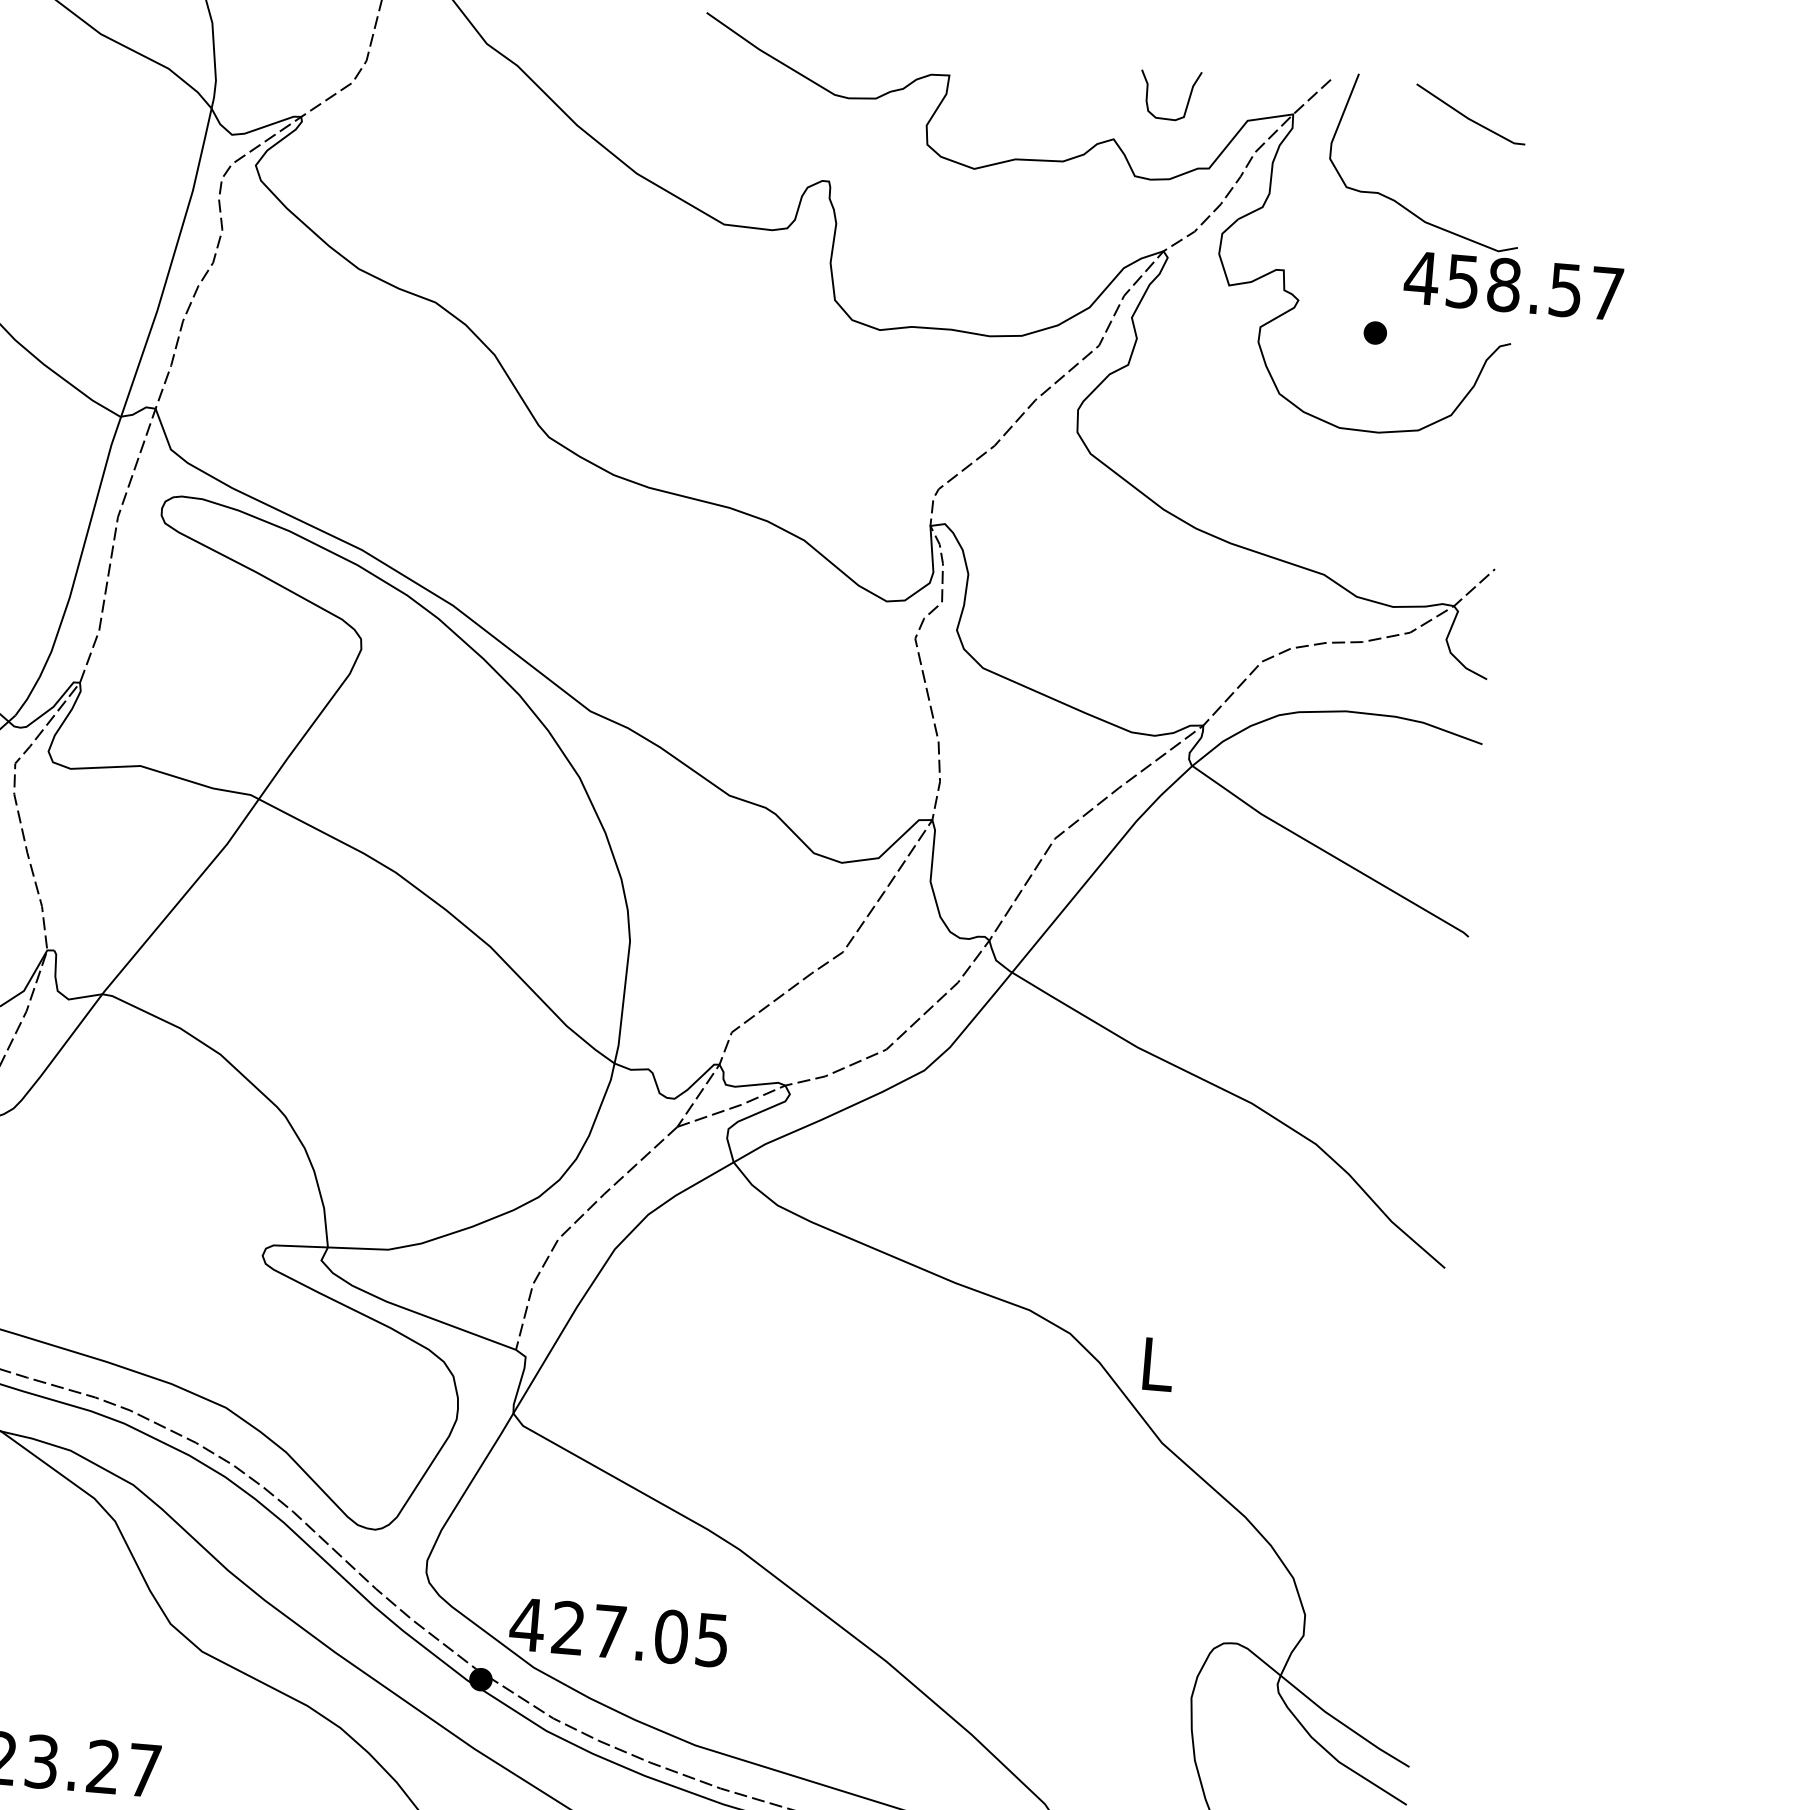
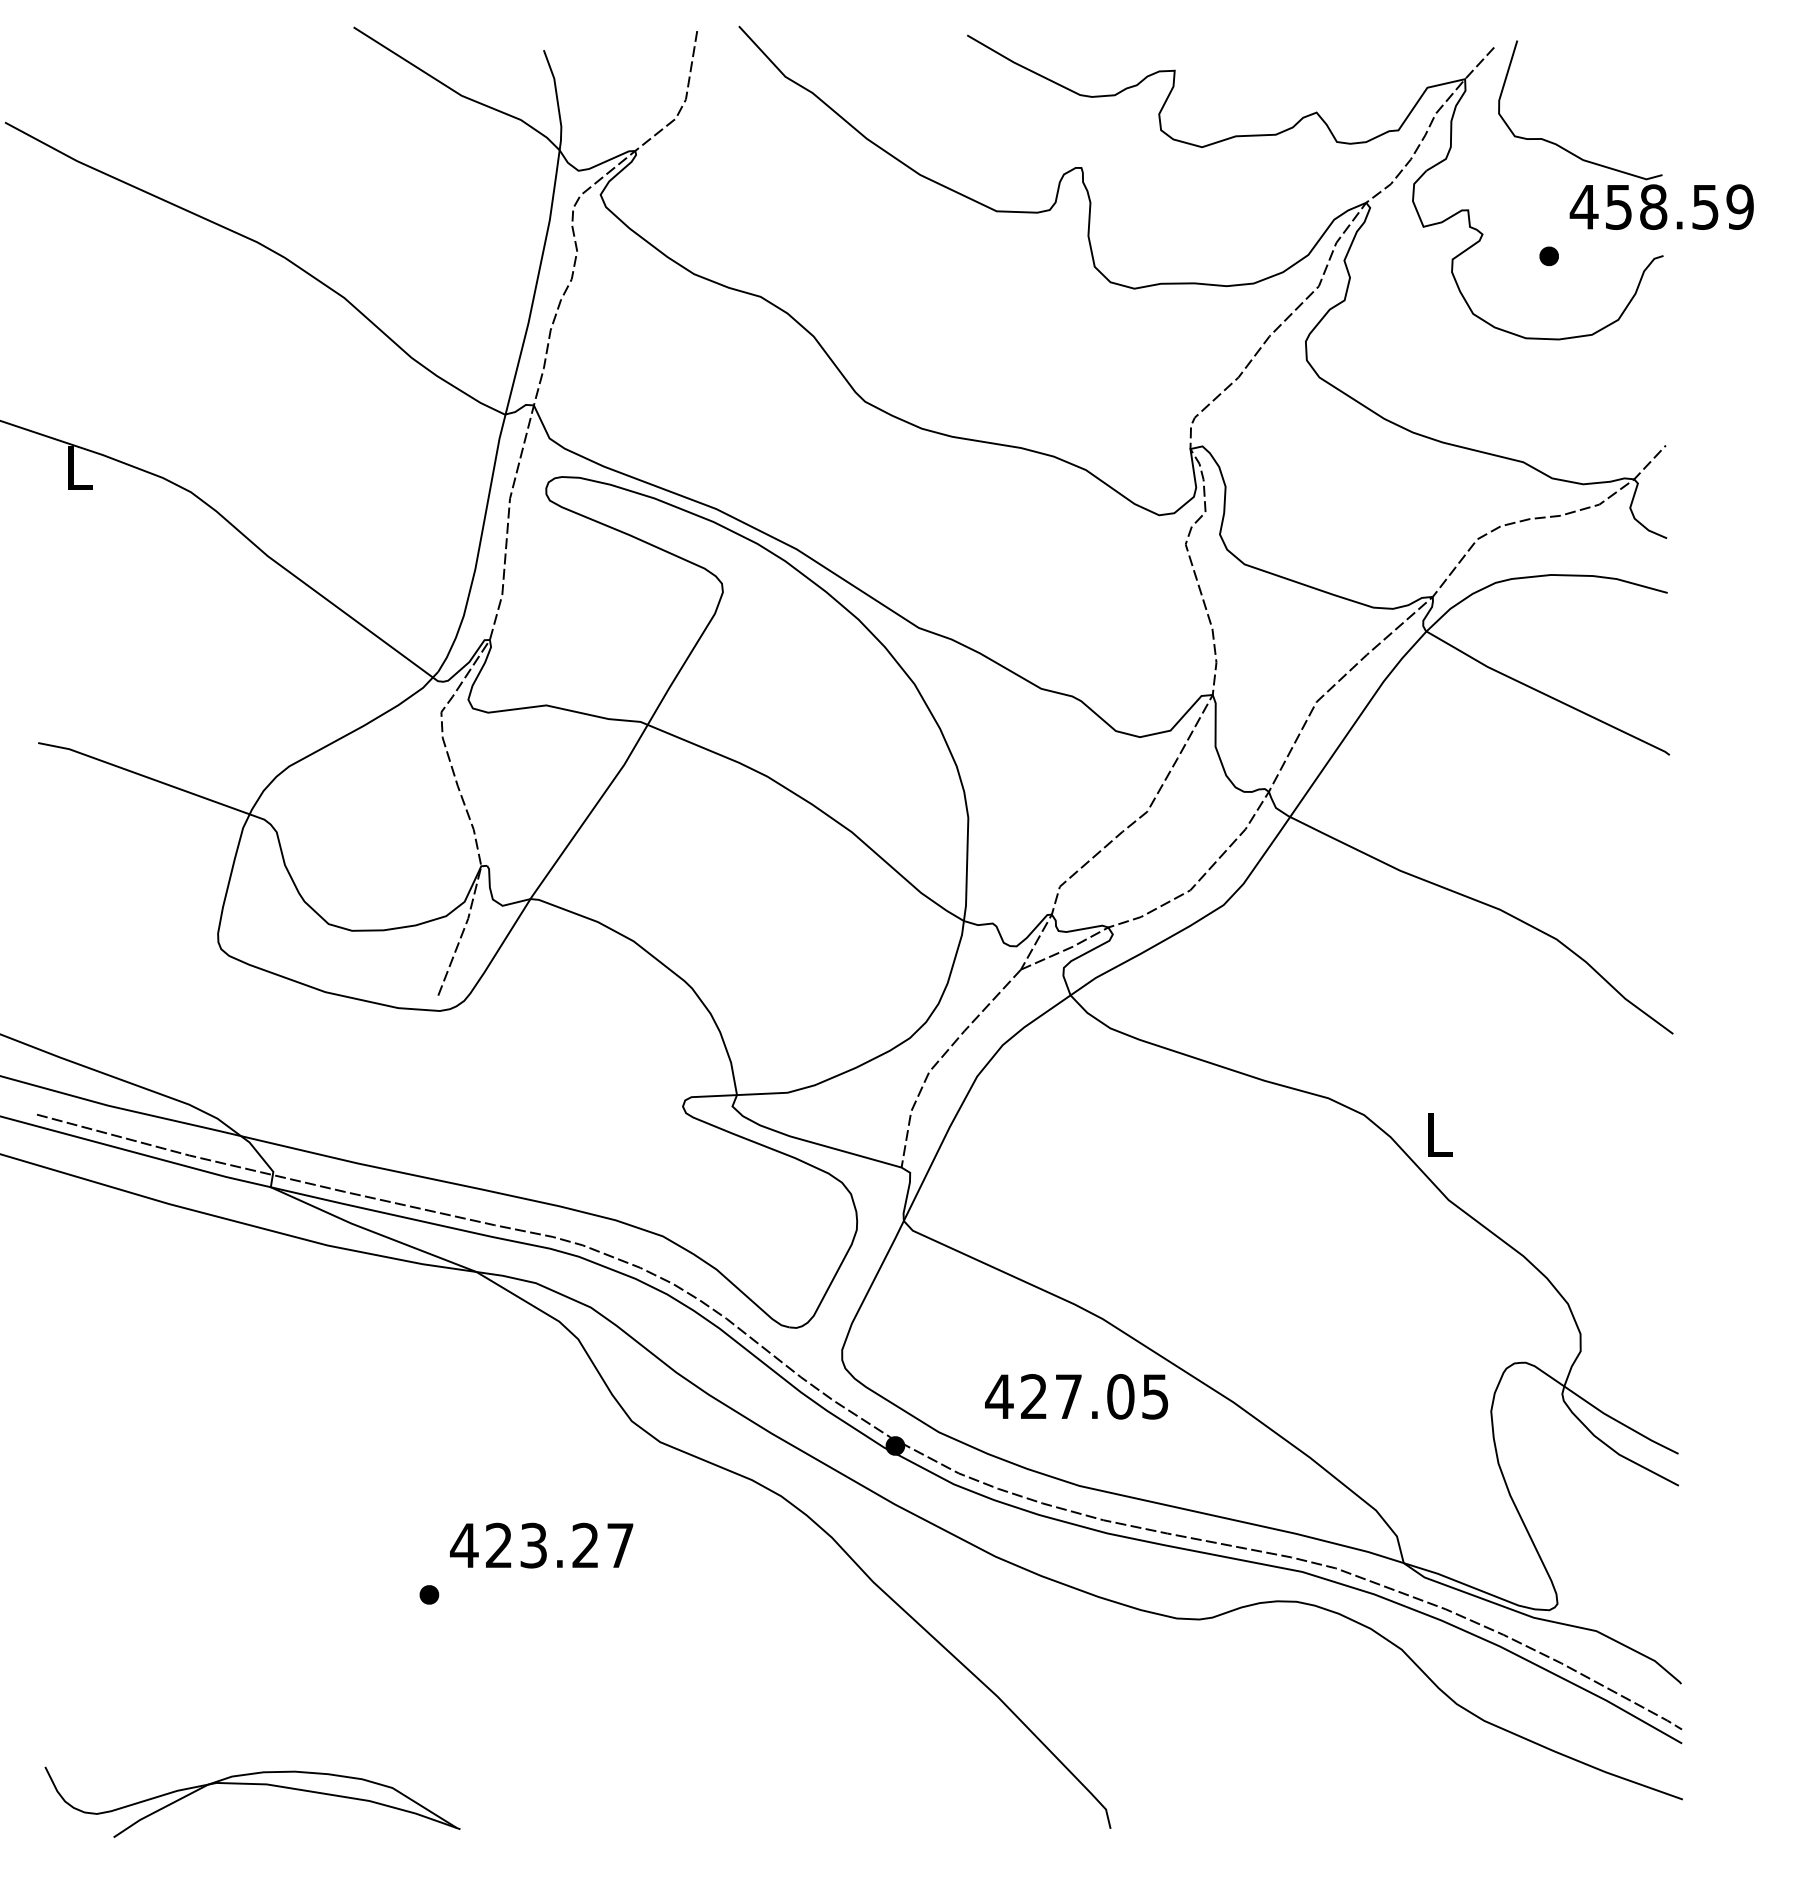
curve: (1187, 101) -> (1375, 75), removed
line: (1469, 117) -> (1612, 69), removed
text: (1606, 292) -> (1739, 206), 458.57 -> 458.59
text: (618, 1632) -> (1076, 1396), moved

